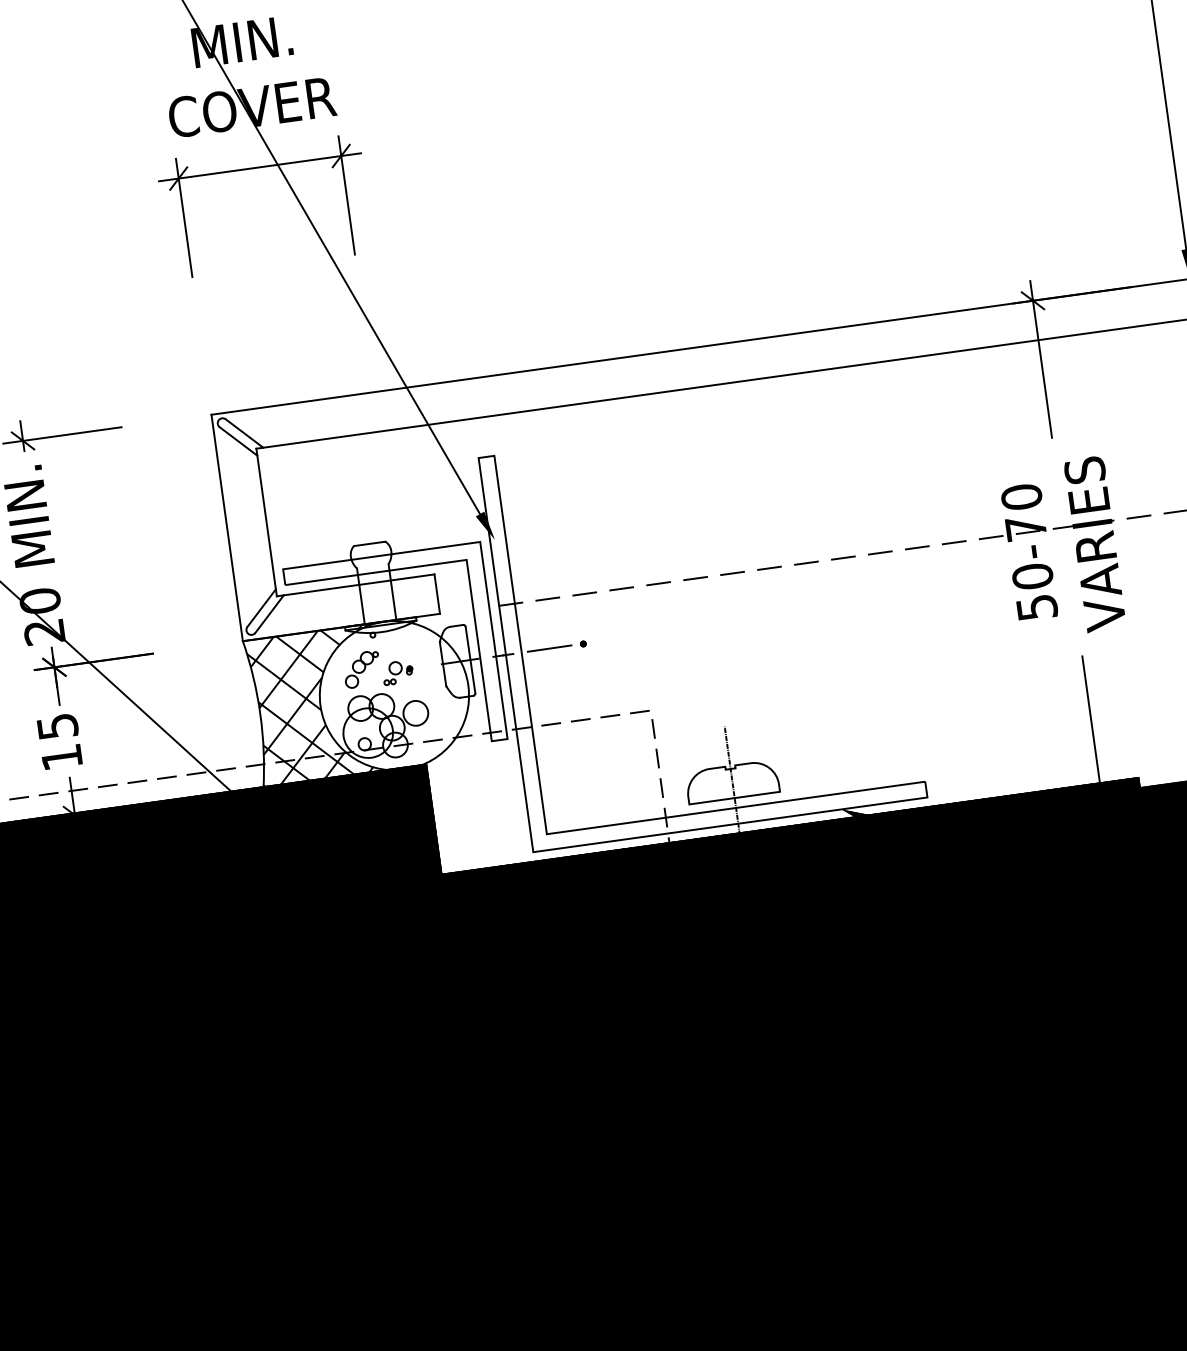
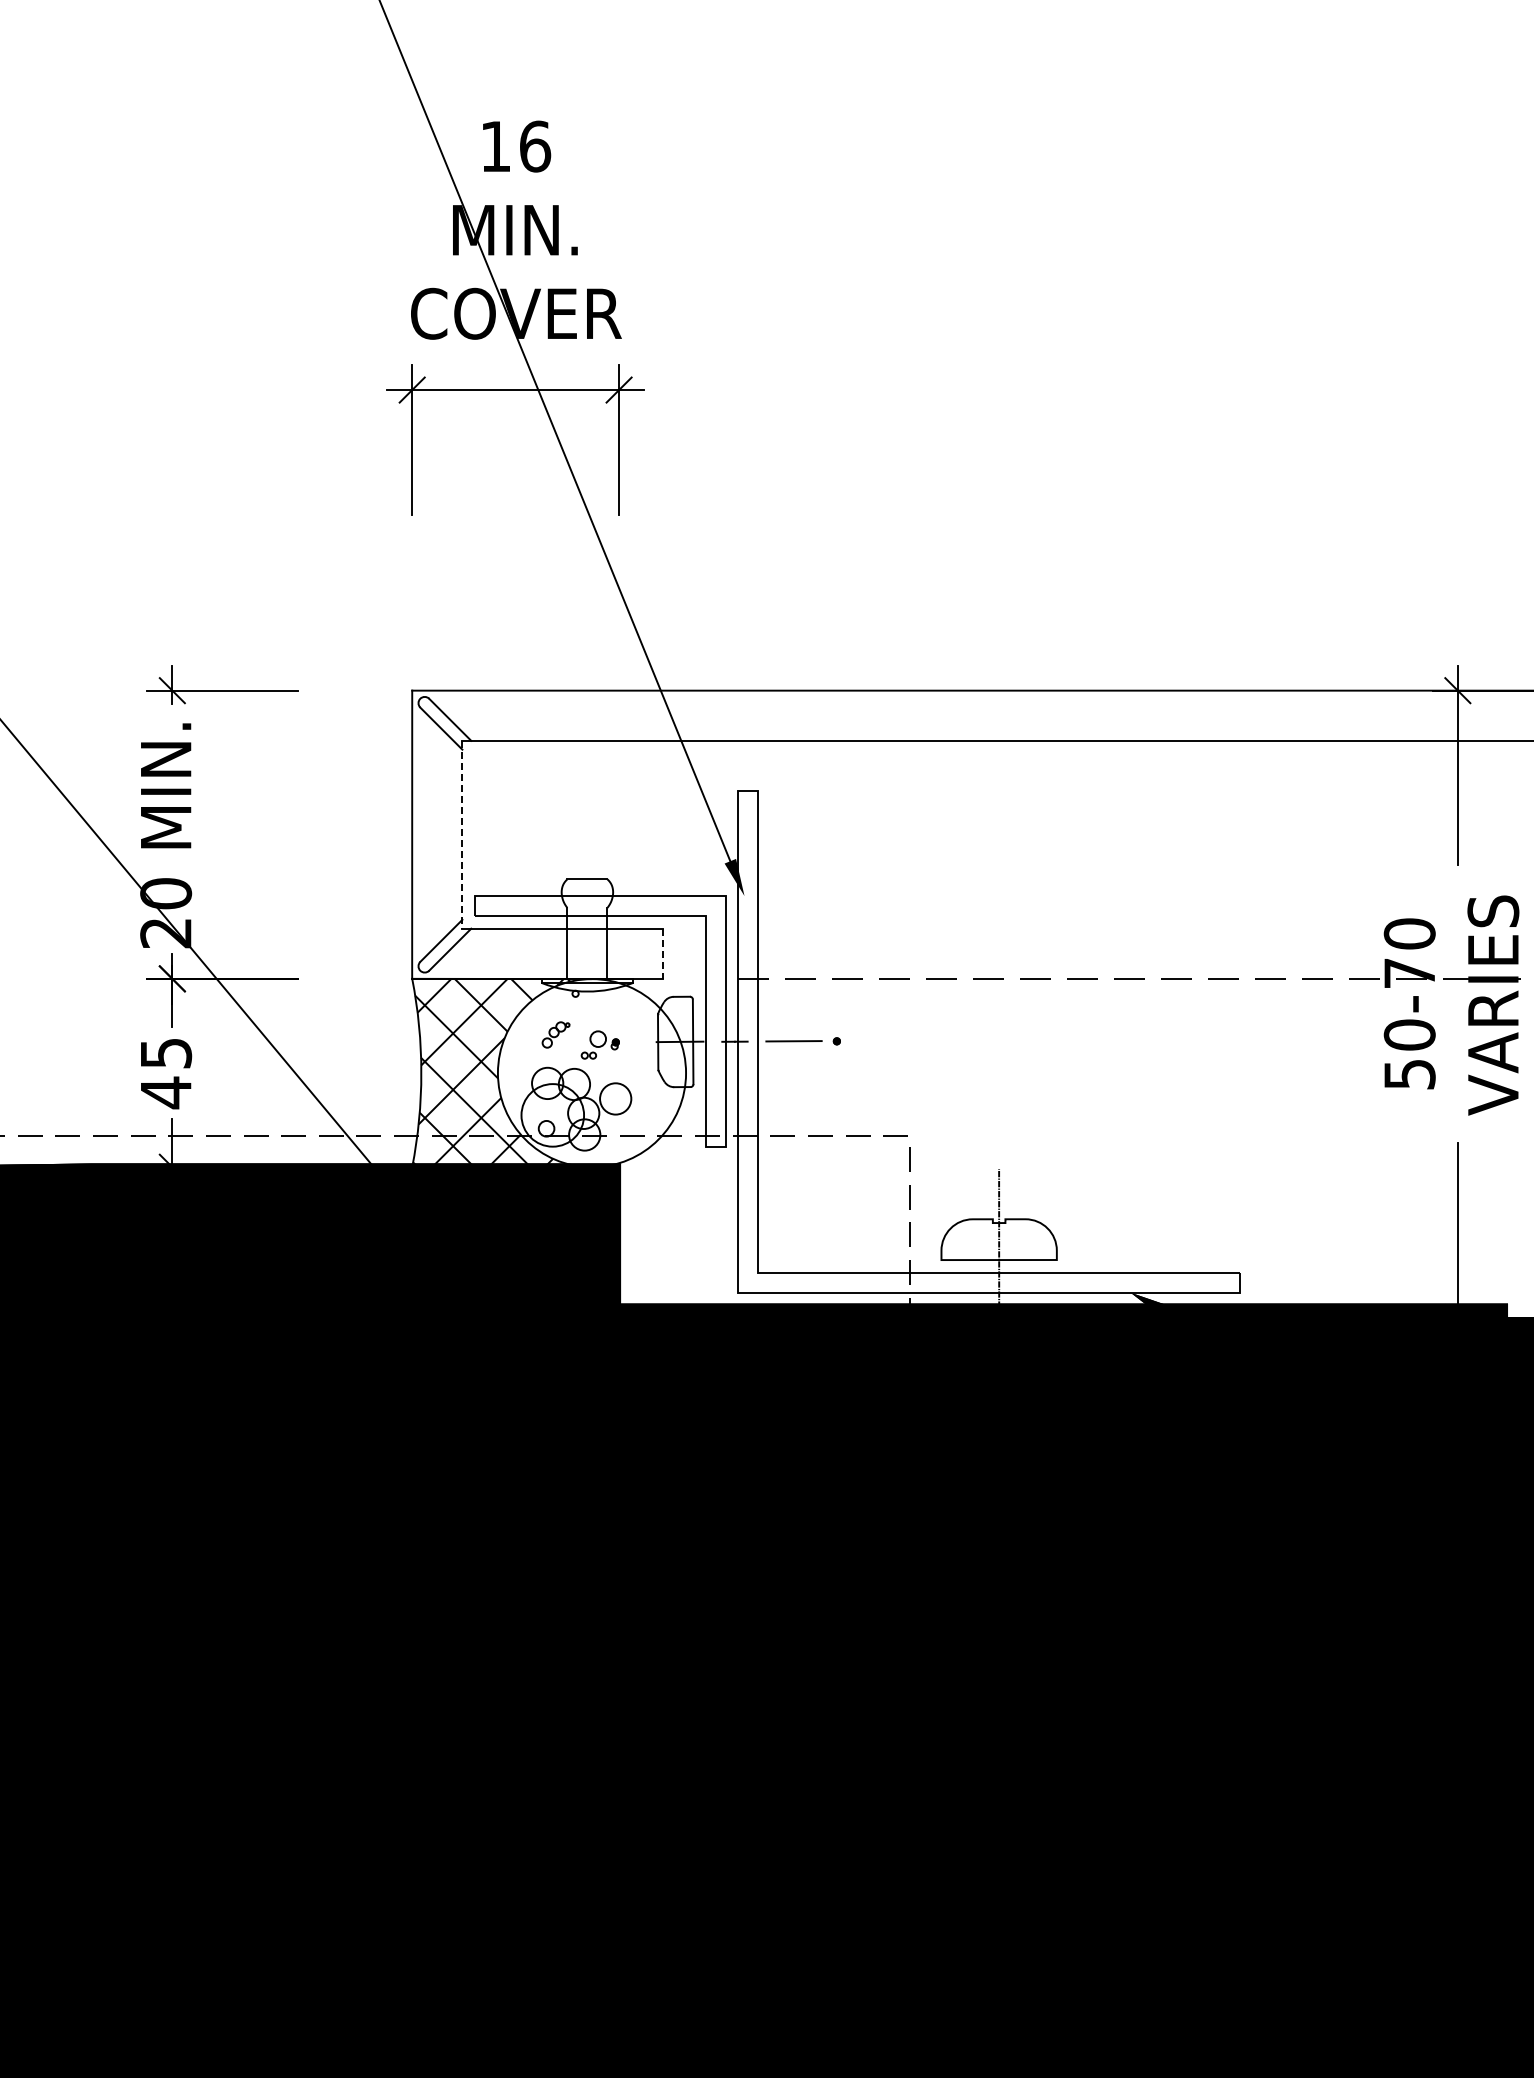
line: (266, 522) -> (462, 834), solid -> dashed
line: (437, 594) -> (663, 954), solid -> dashed
part: (361, 669) -> (555, 1034), size x0.6
text: (62, 757) -> (166, 1092), 15 -> 45

